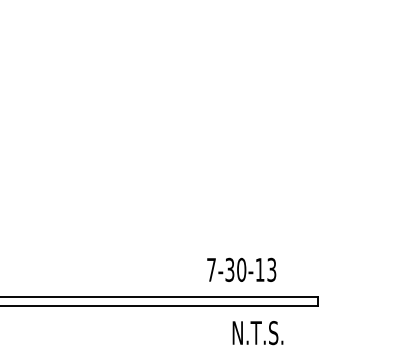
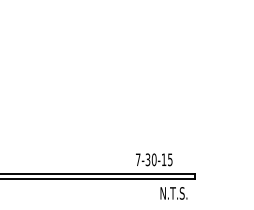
text: (272, 269) -> (170, 159), 7-30-13 -> 7-30-15
text: (257, 333) -> (173, 193), moved

